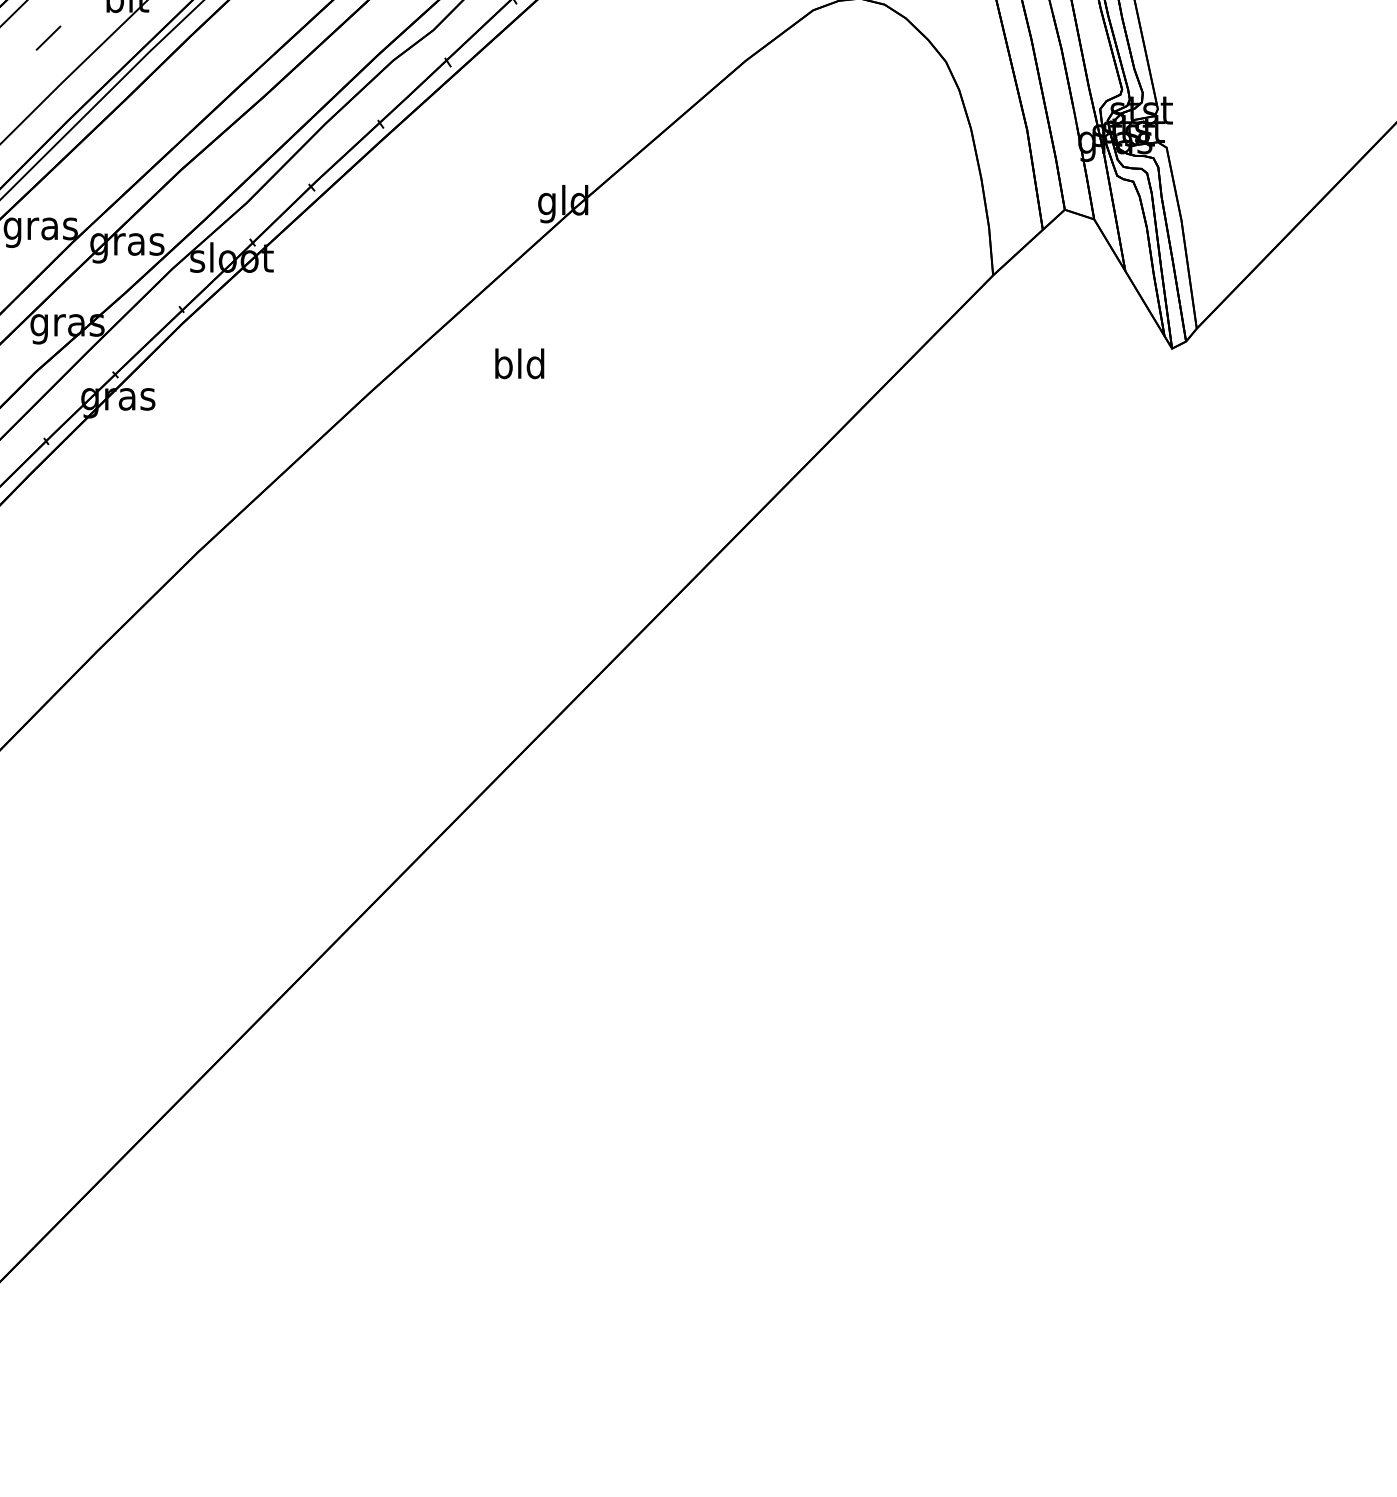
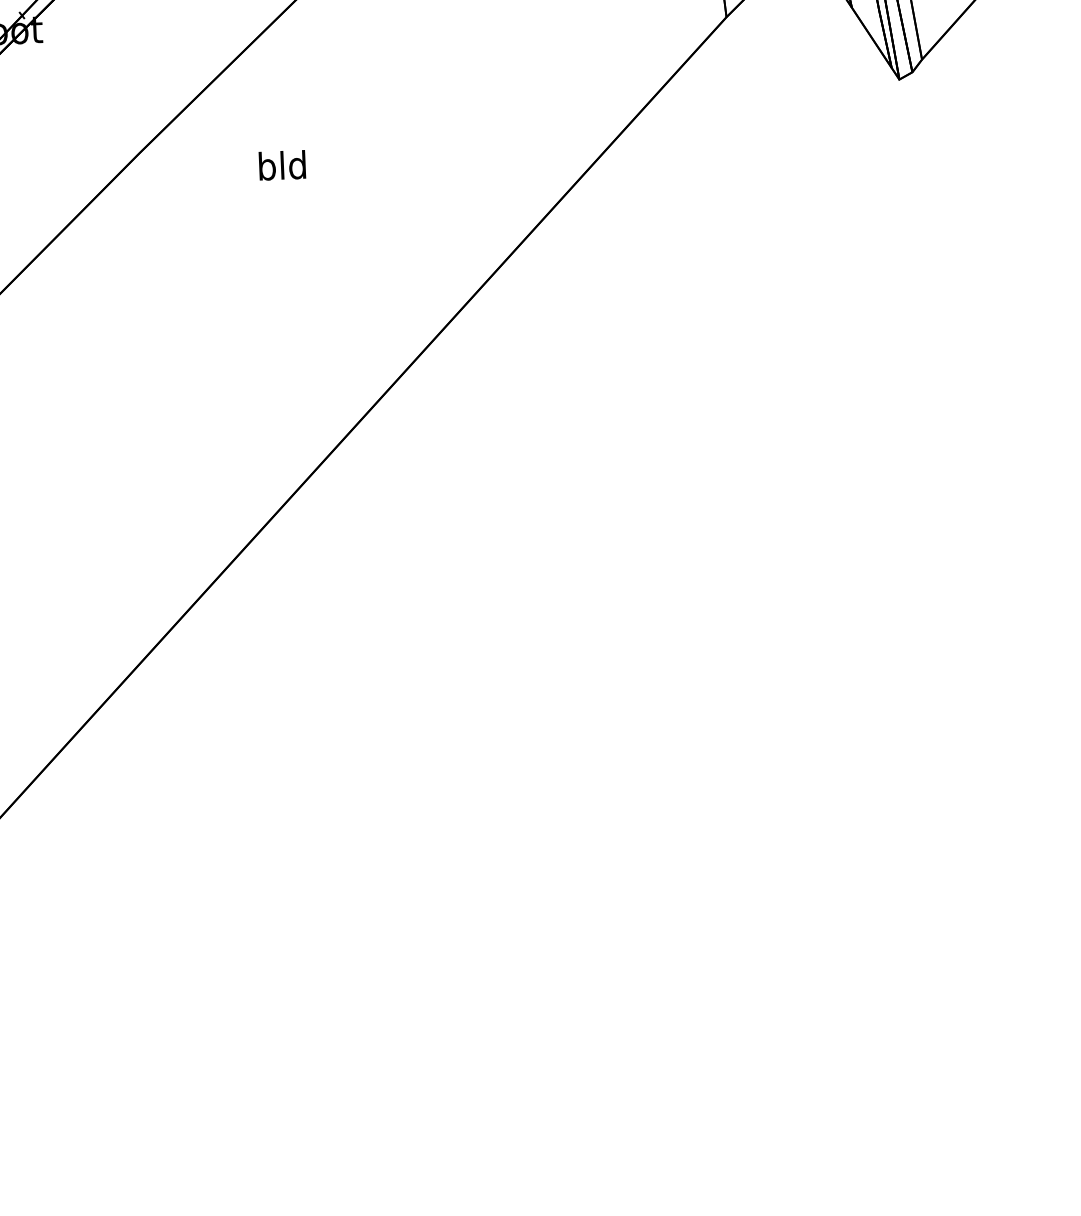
text: (519, 363) -> (282, 165), moved

